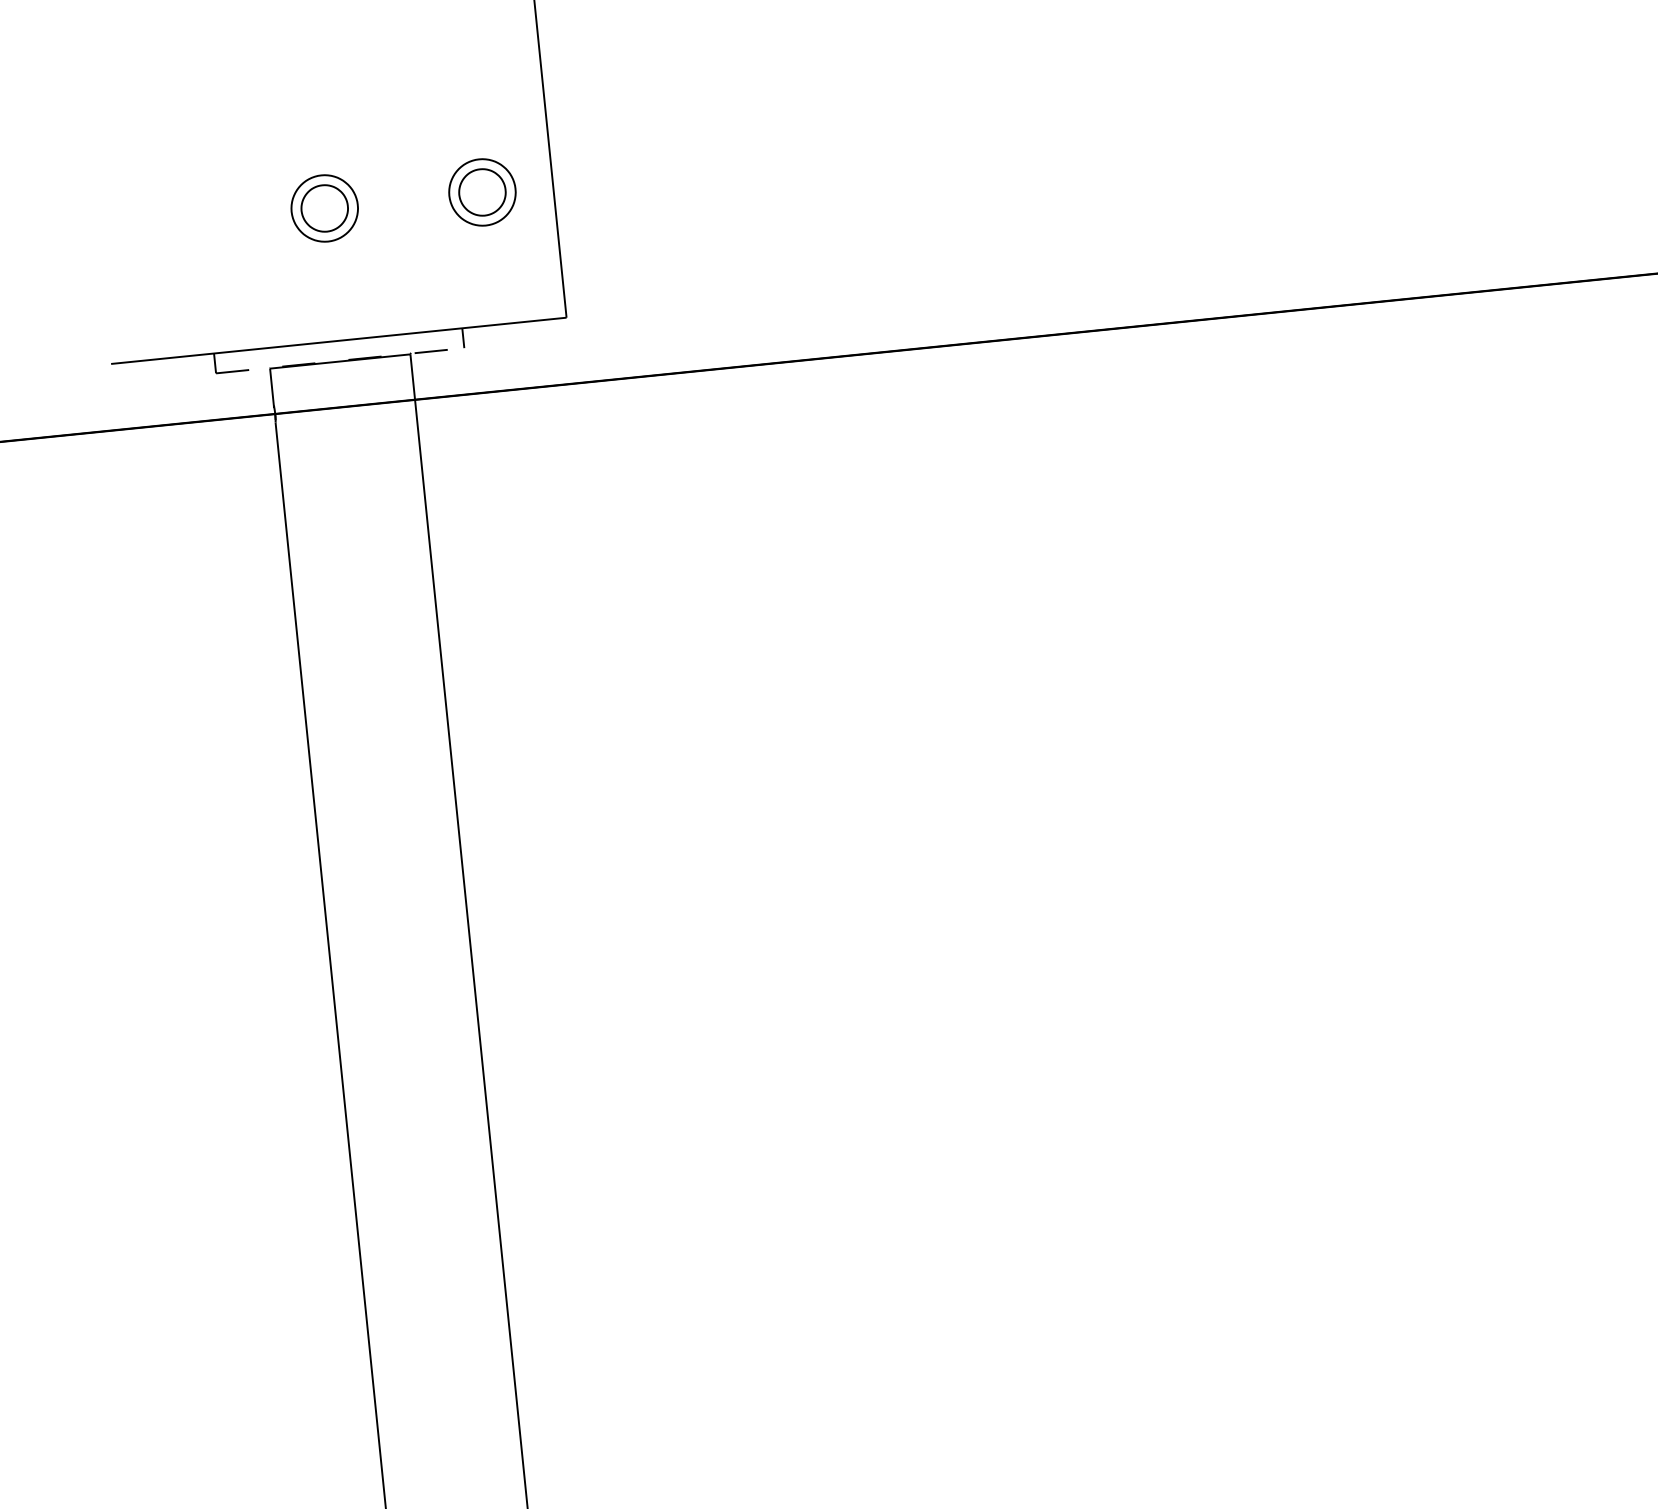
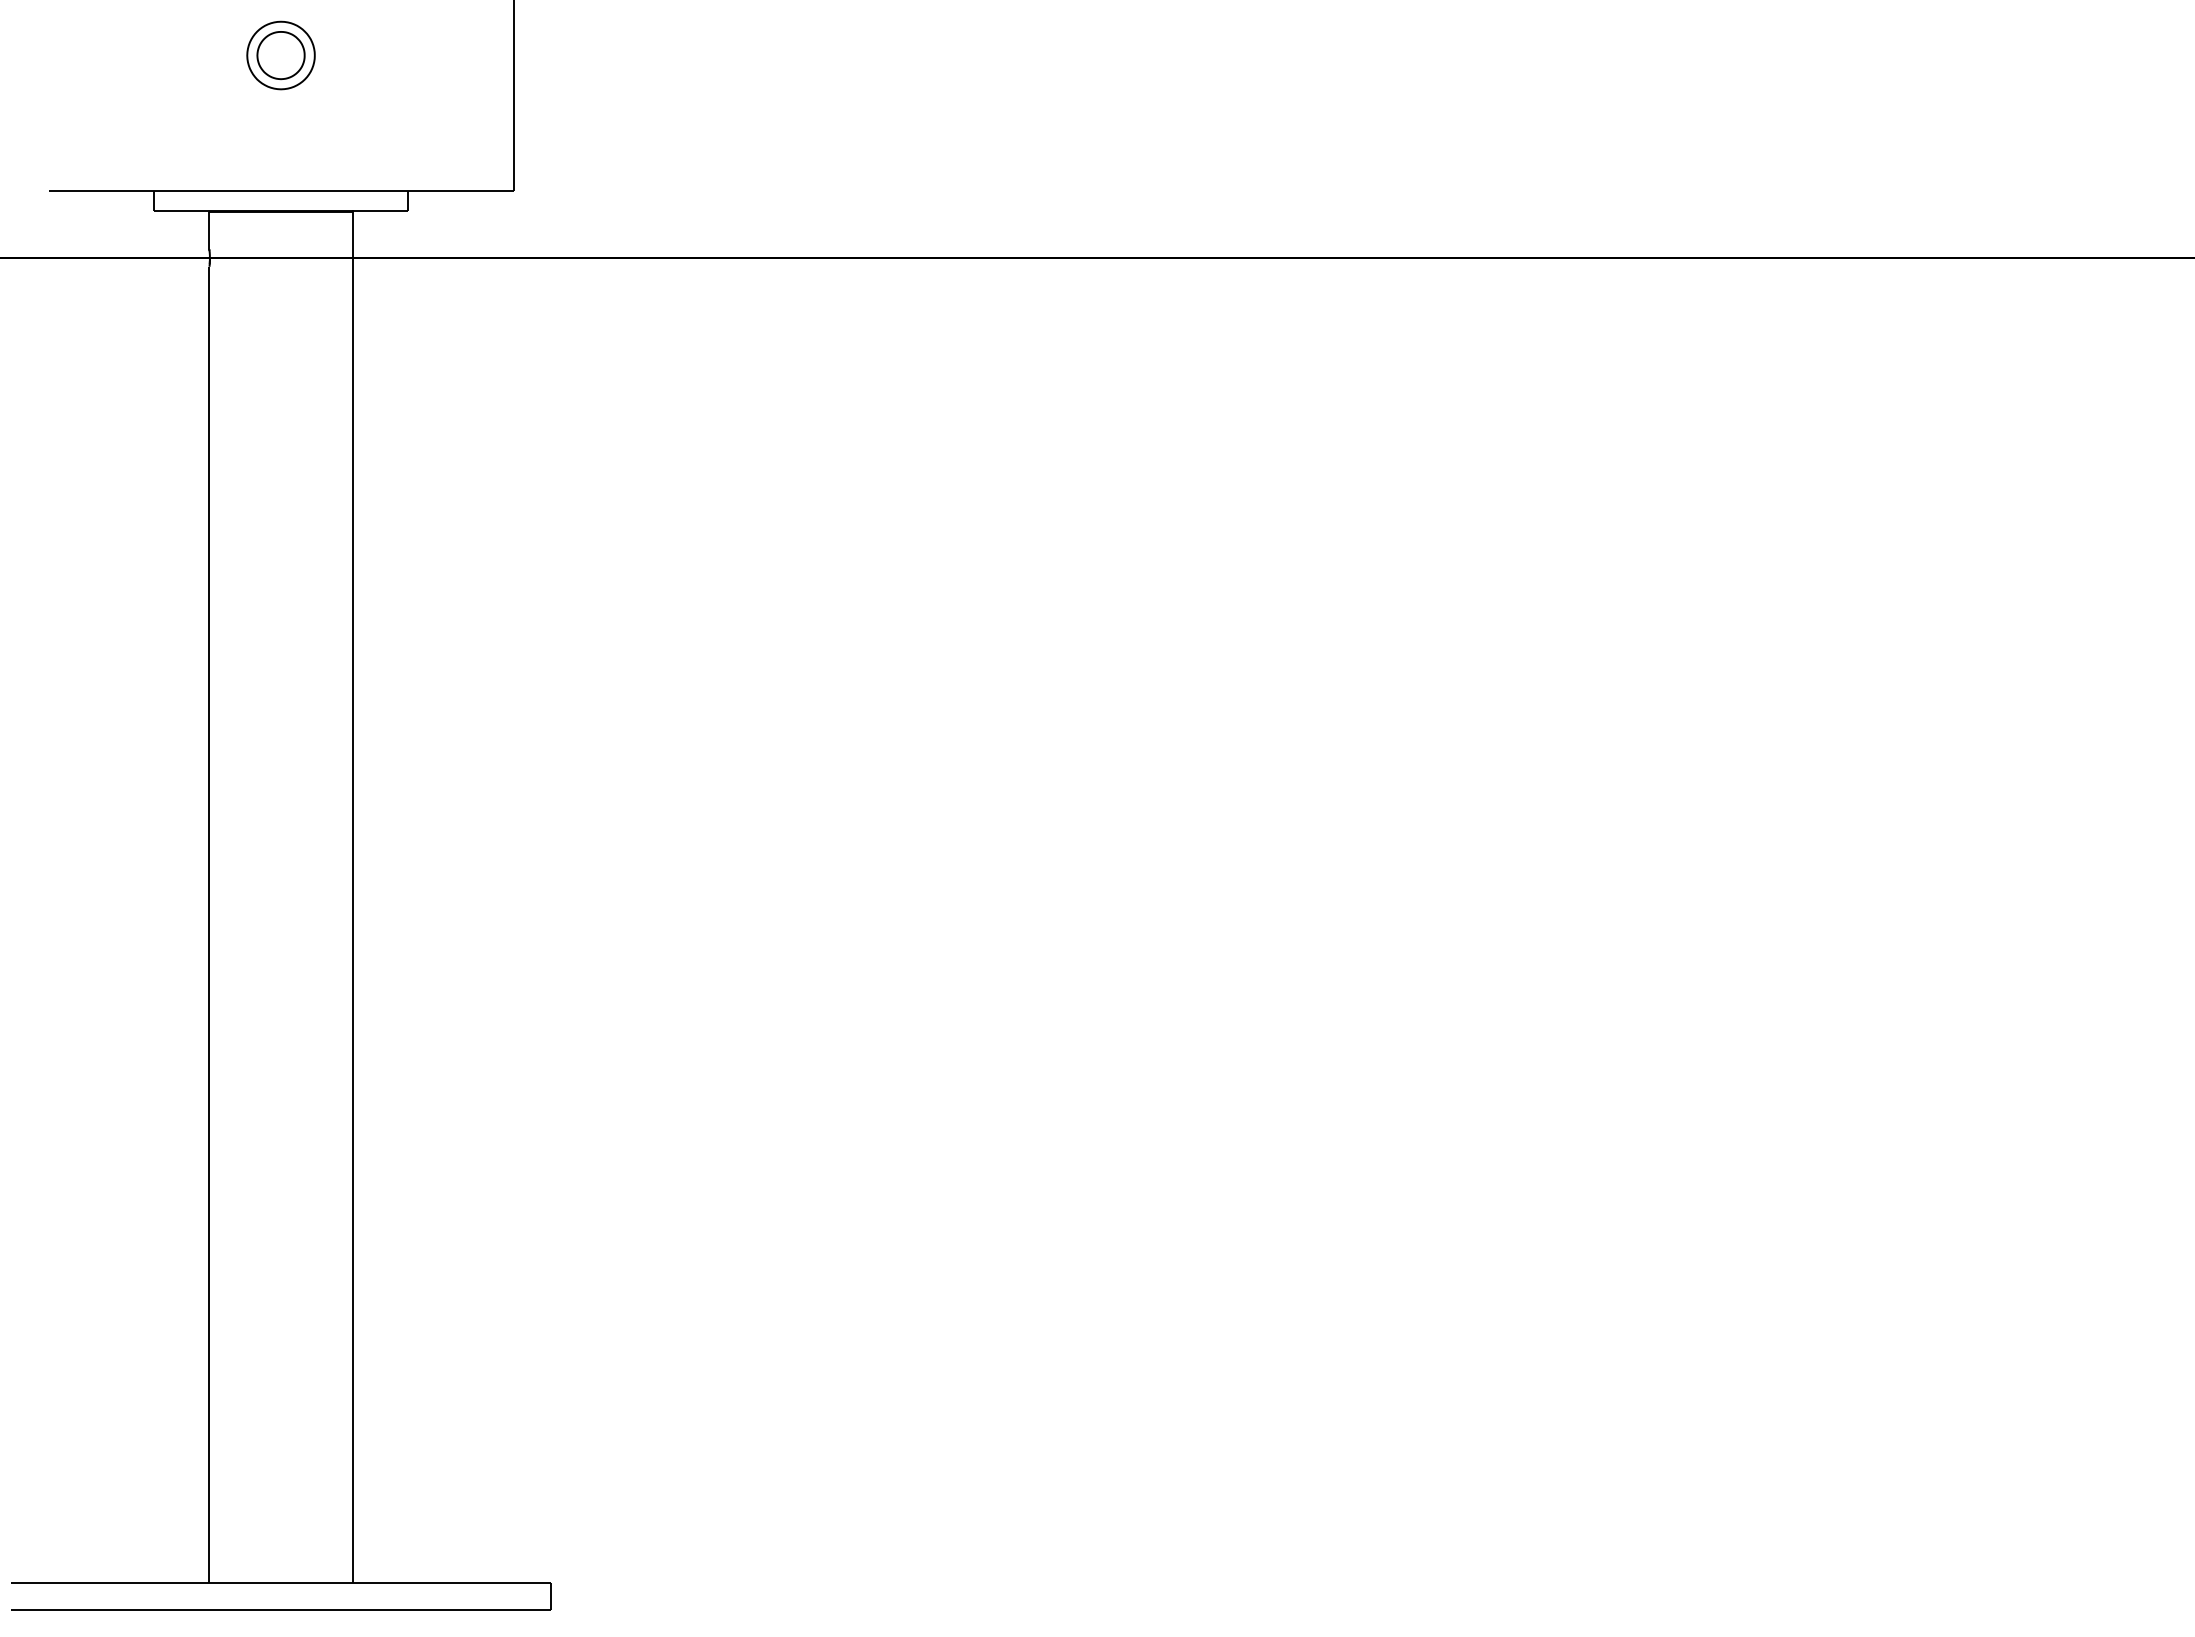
part: (481, 192) -> (441, 55), removed
line: (340, 360) -> (281, 210), dashed -> solid

